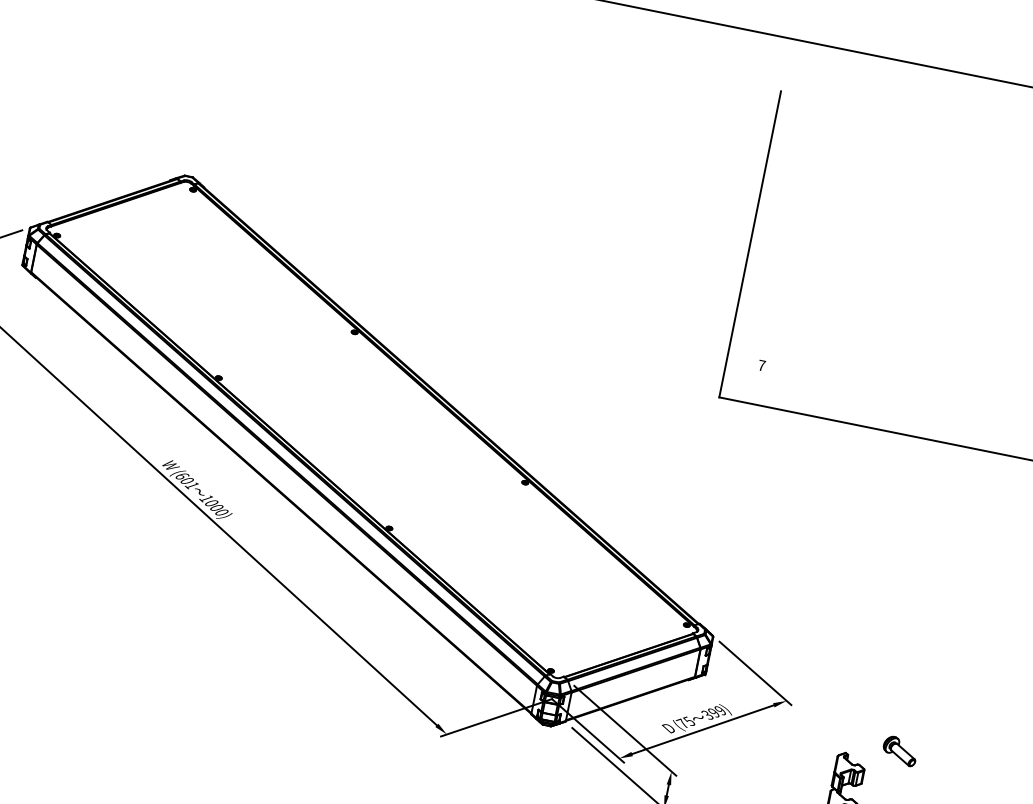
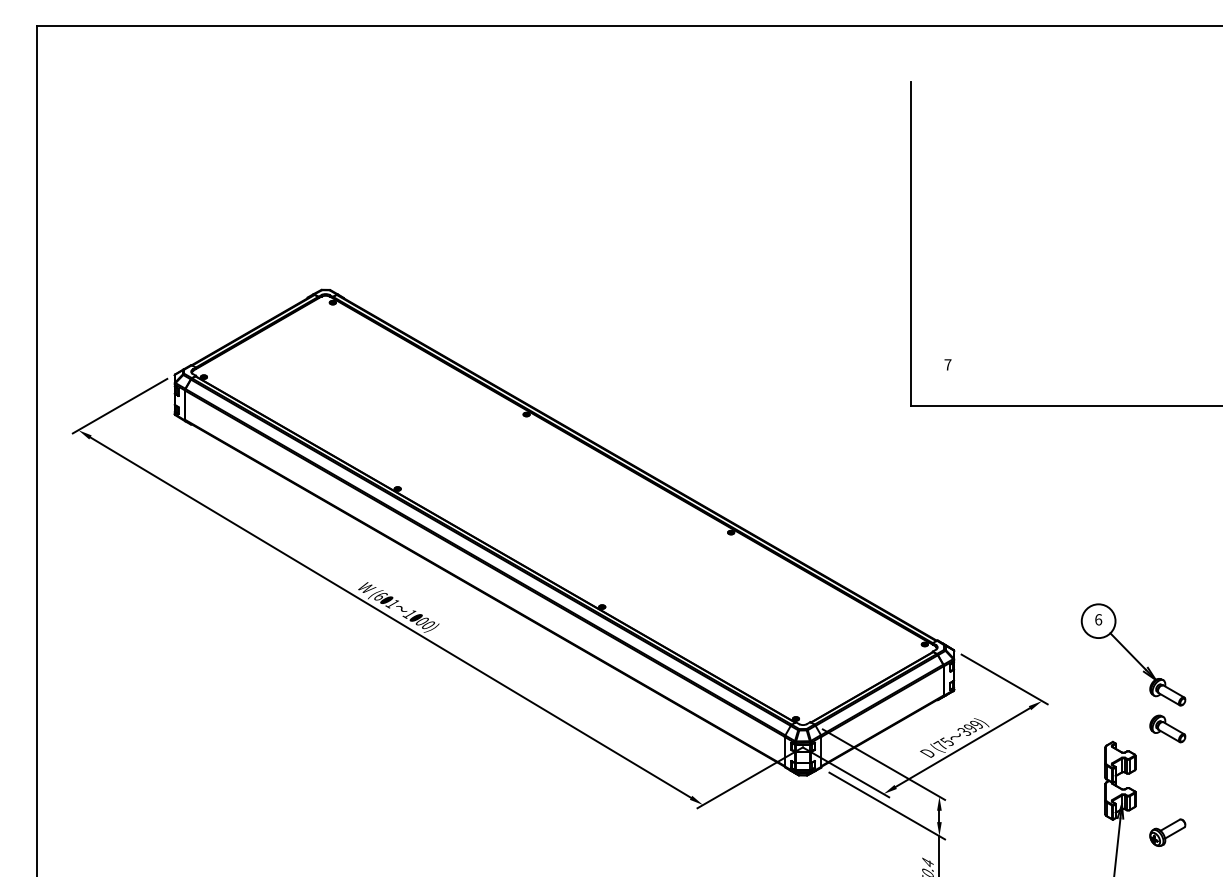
part: (881, 674) -> (1133, 654), added

